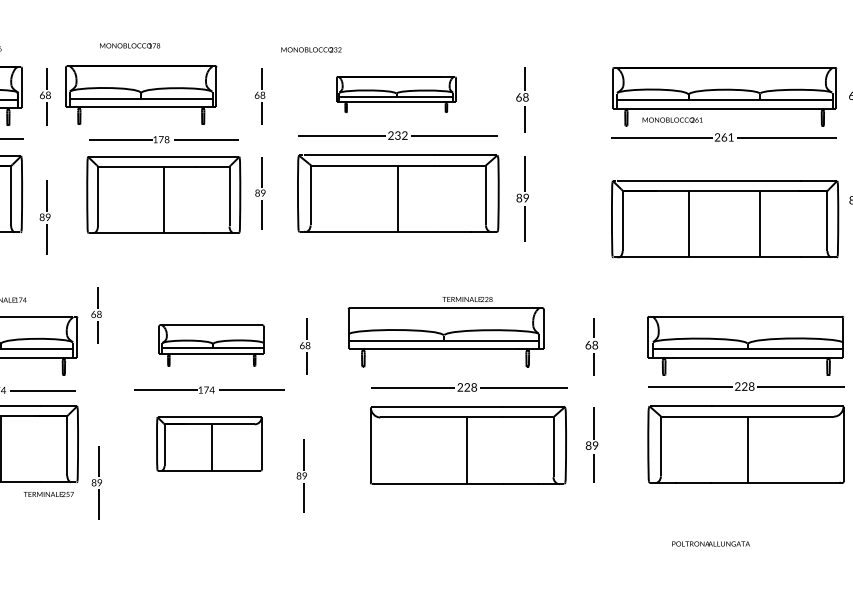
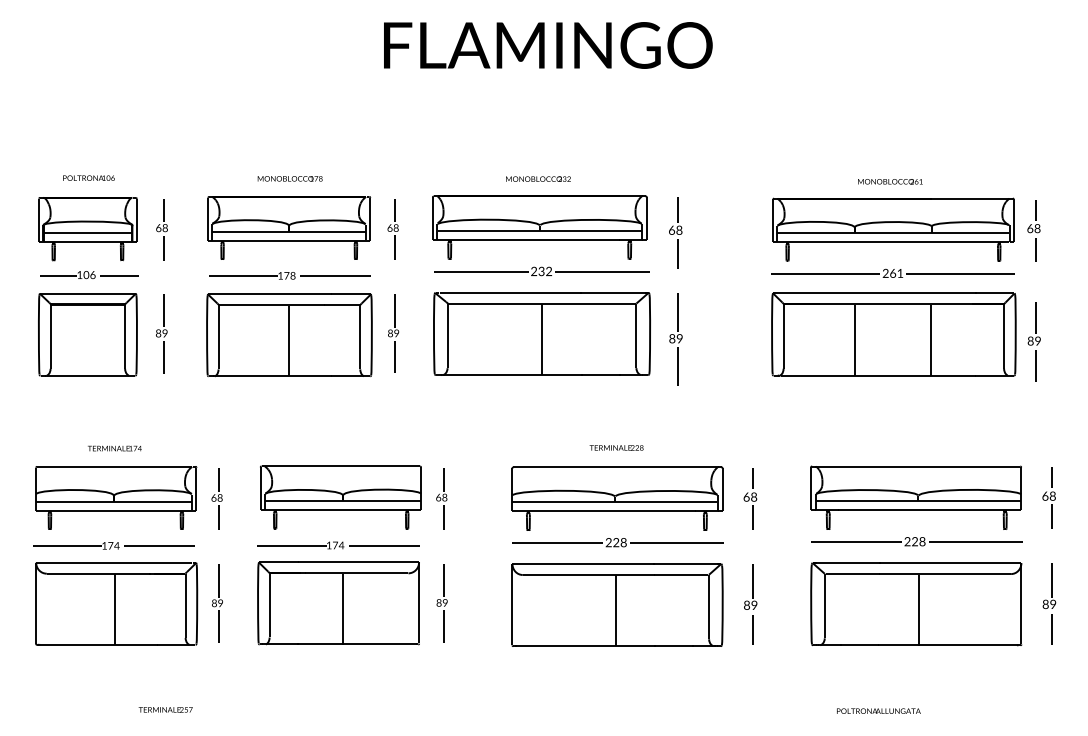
text: (129, 45) -> (289, 178), moved
text: (311, 49) -> (538, 178), moved
part: (141, 94) -> (289, 227), moved
part: (395, 94) -> (539, 227), size x1.67
text: (672, 119) -> (890, 181), moved
part: (44, 217) -> (161, 333), moved
part: (724, 219) -> (893, 334), moved
part: (96, 314) -> (216, 498), moved
part: (446, 337) -> (617, 498), moved
part: (211, 345) -> (340, 497), size x1.43
part: (209, 443) -> (338, 603), size x1.43
part: (301, 476) -> (441, 603), moved
part: (96, 482) -> (217, 603), moved
text: (48, 494) -> (165, 709), moved

